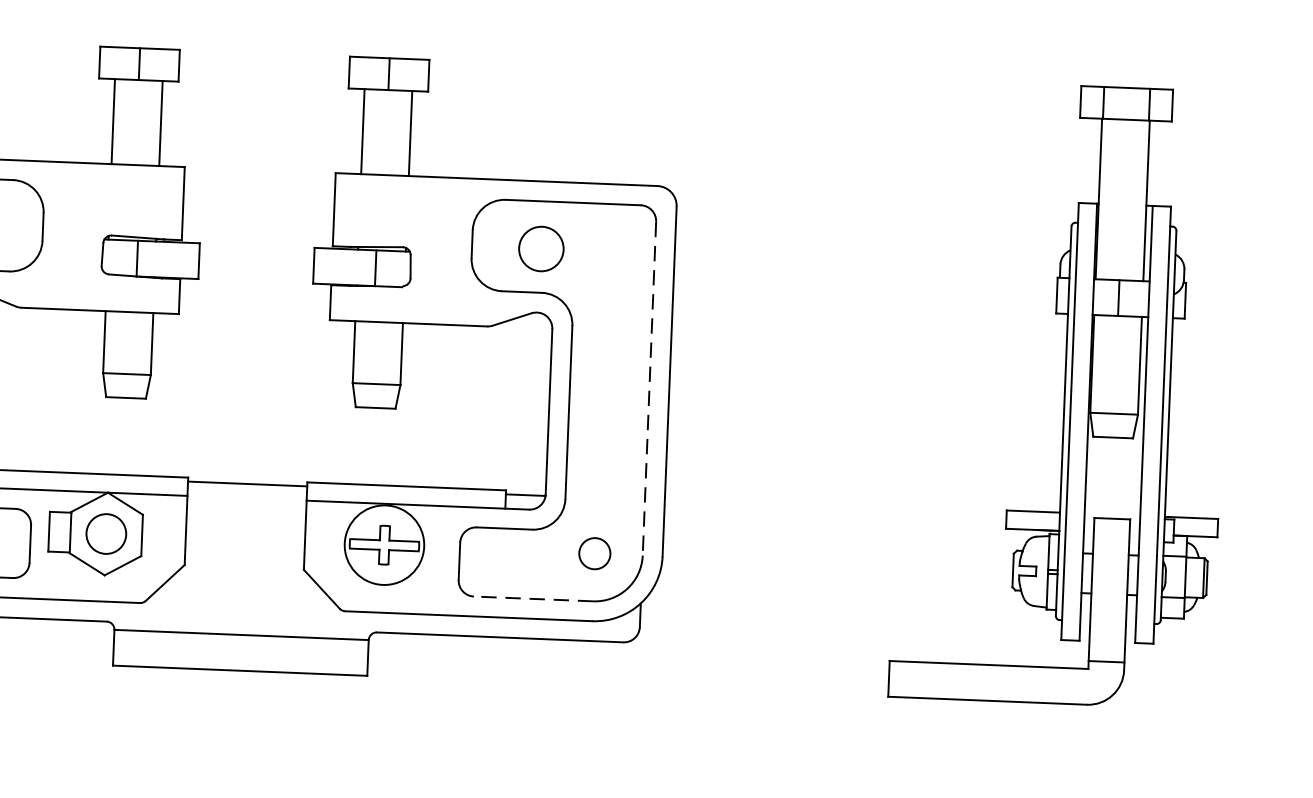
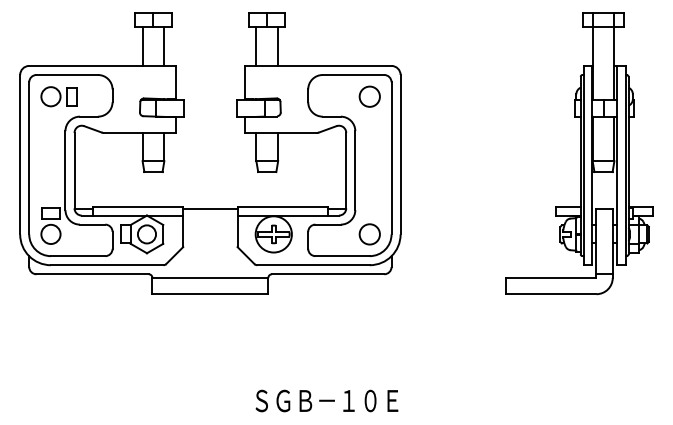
circle: (540, 248) -> (369, 96), moved
line: (649, 389) -> (391, 158), dashed -> solid
circle: (594, 553) -> (369, 234), size x1.43
line: (533, 599) -> (342, 256), dashed -> solid

